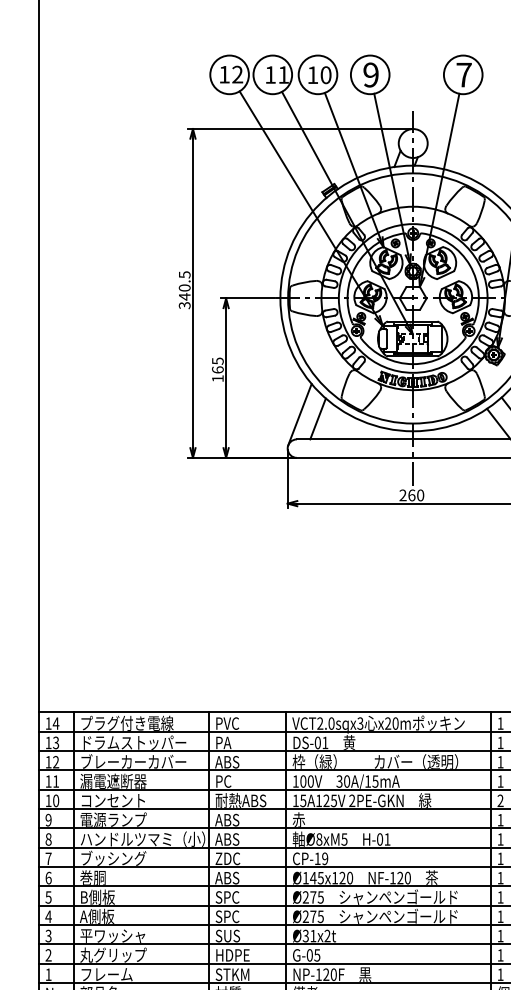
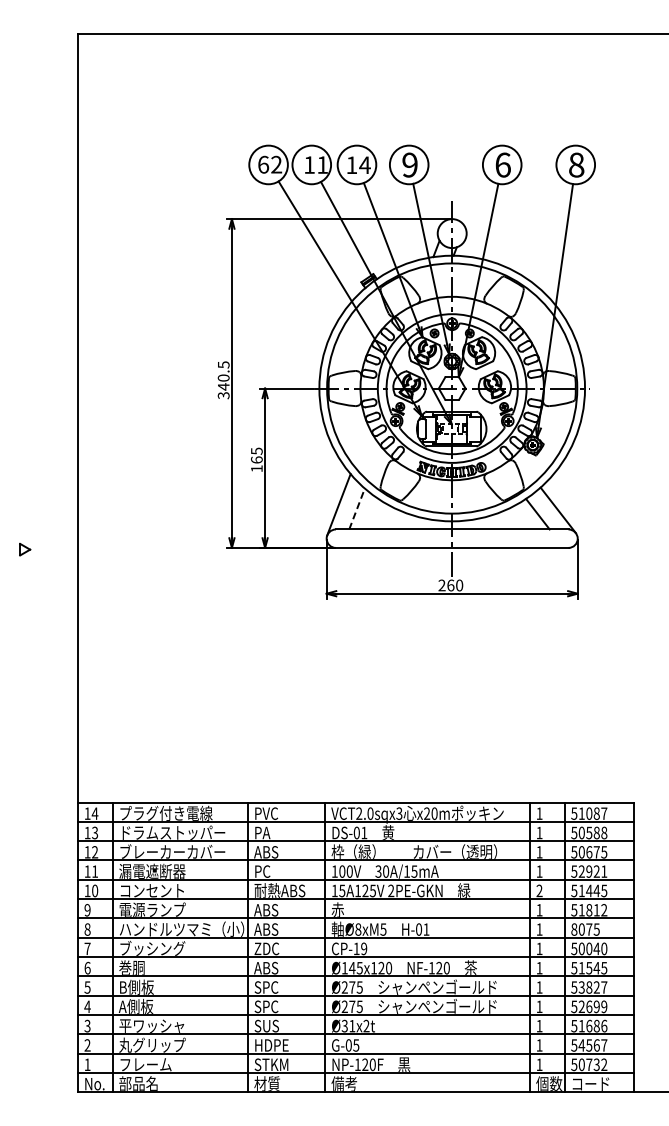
text: (224, 74) -> (263, 164), 12 -> 62
text: (463, 74) -> (502, 164), 7 -> 6
text: (325, 75) -> (364, 165), 10 -> 14
line: (318, 419) -> (357, 509), solid -> dashed

